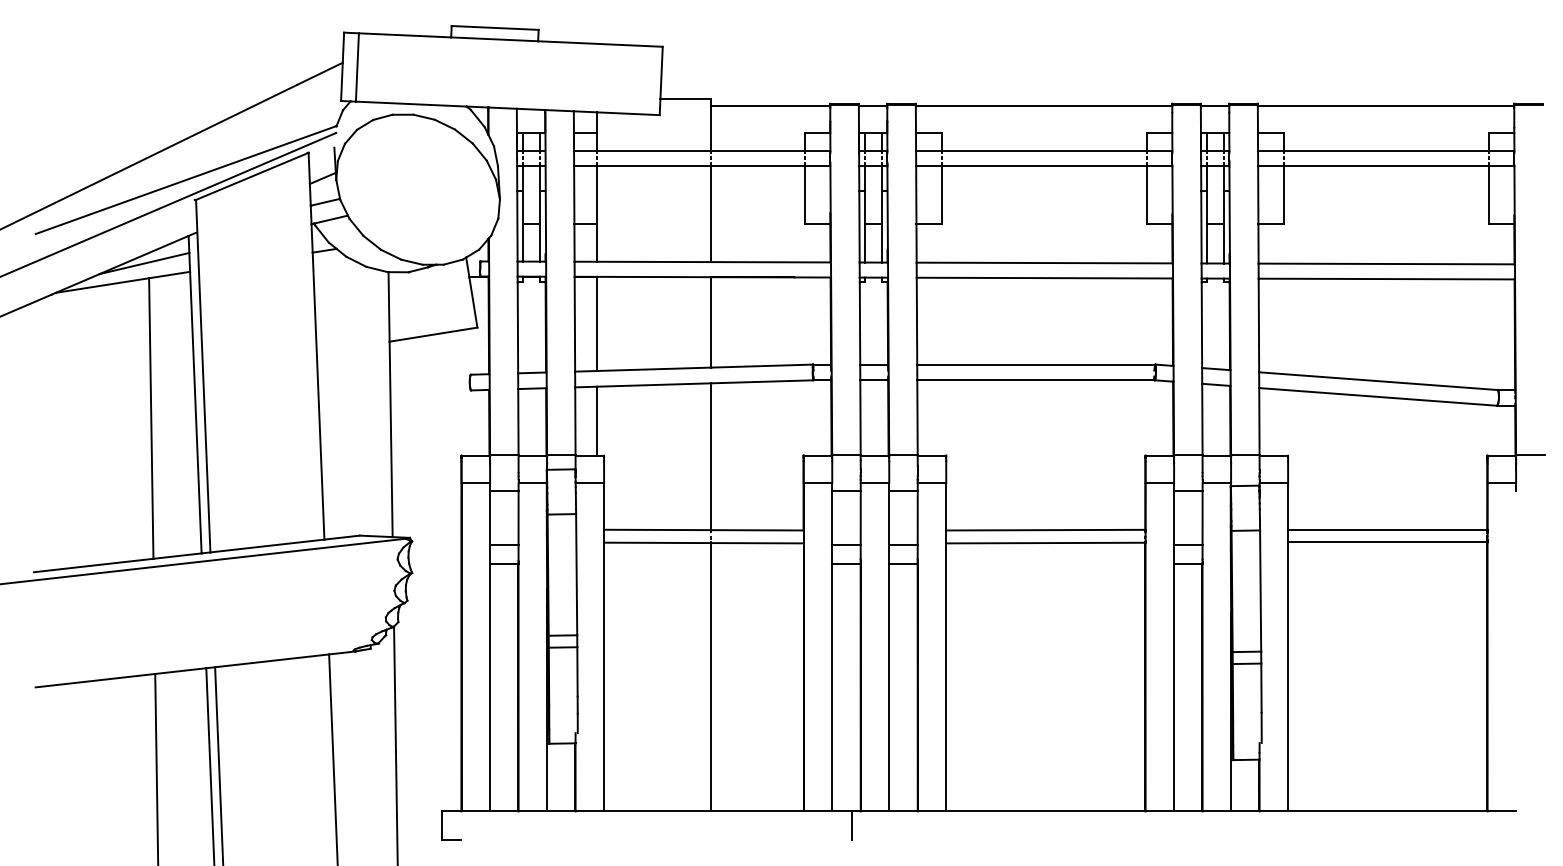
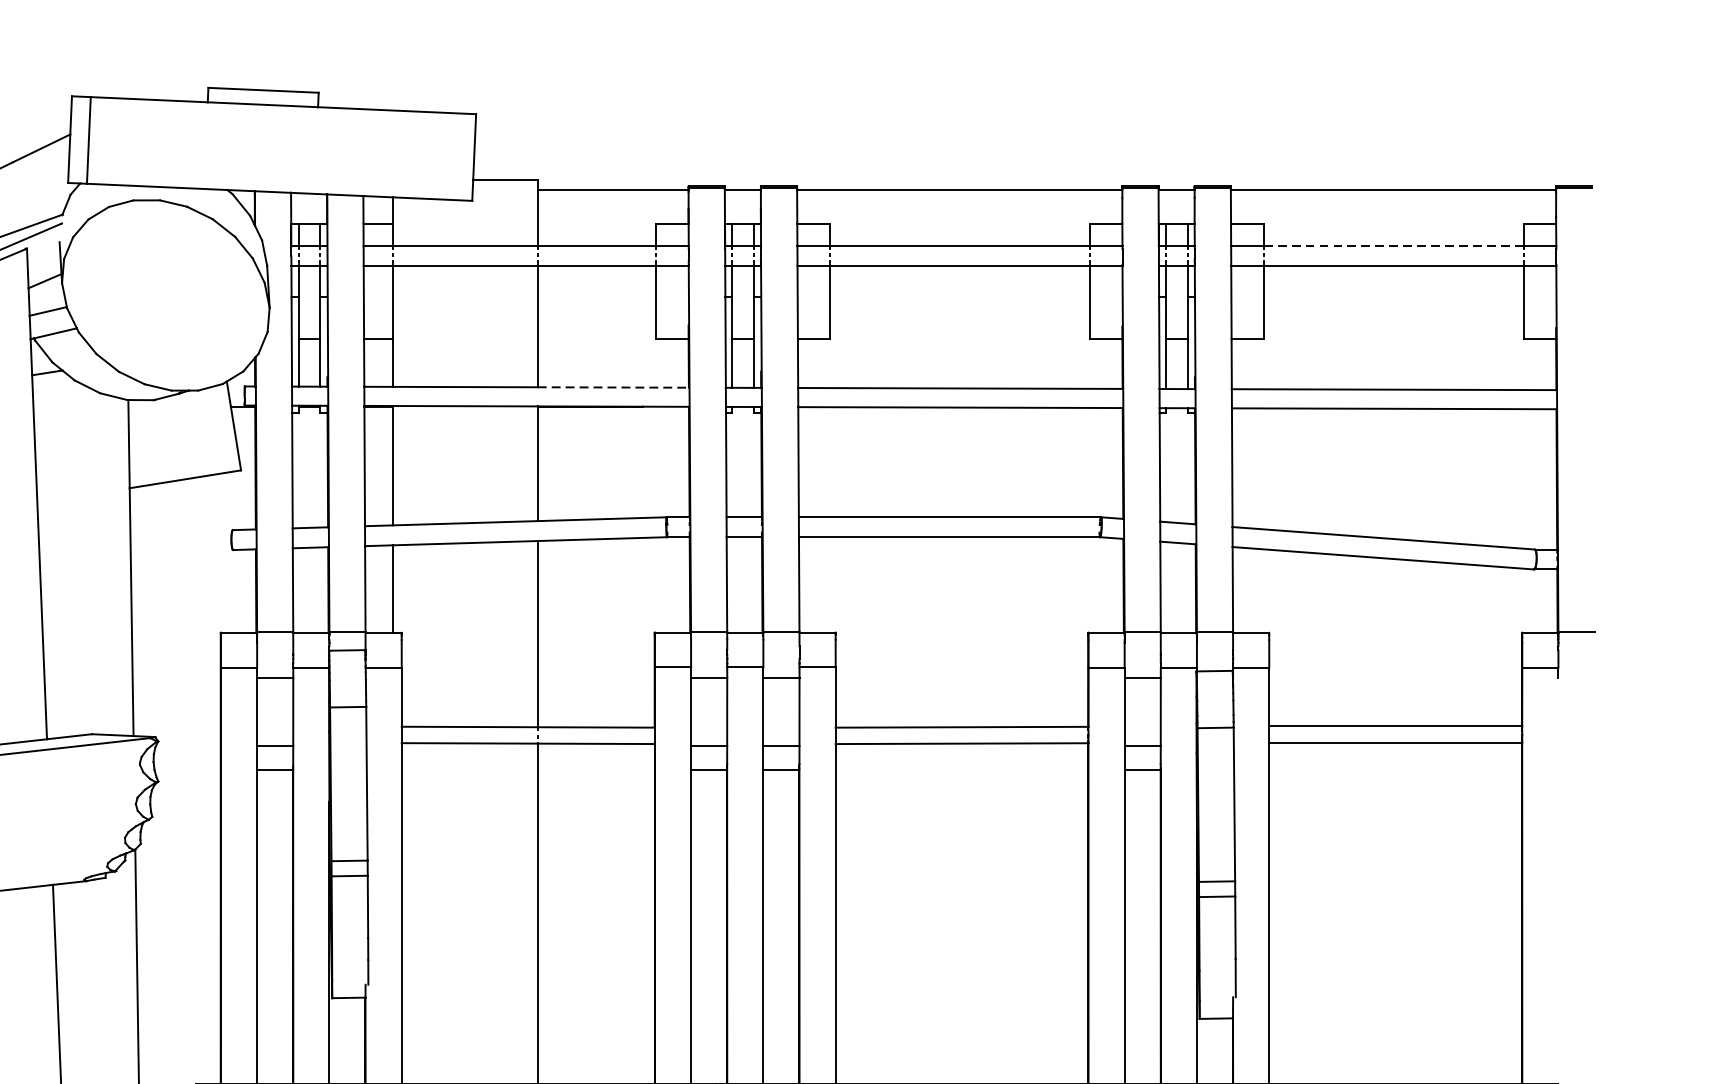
line: (1386, 150) -> (1394, 245), solid -> dashed
line: (770, 262) -> (612, 387), solid -> dashed

